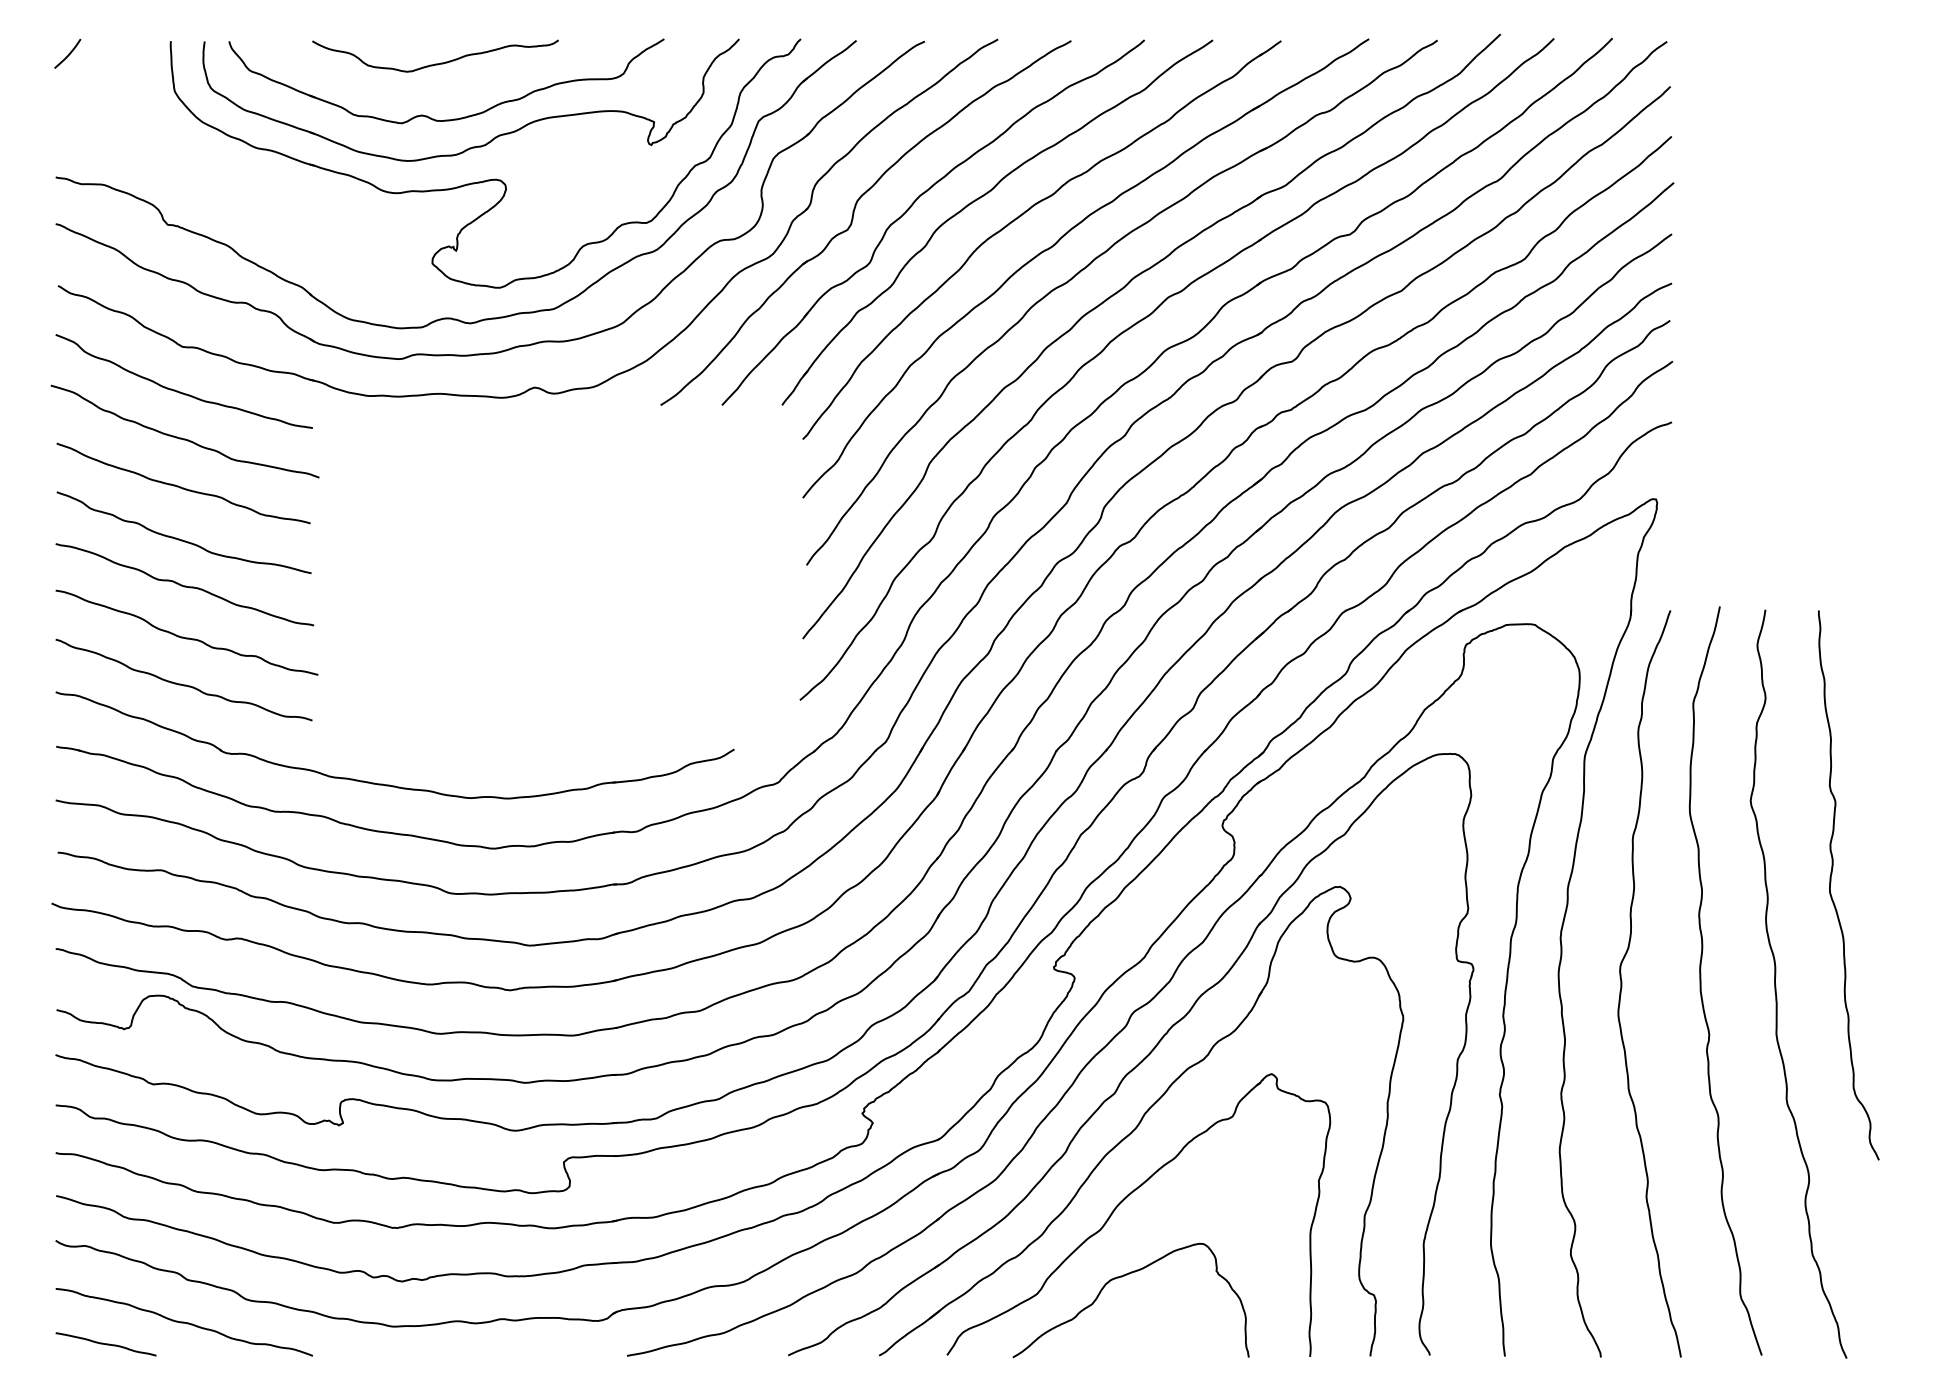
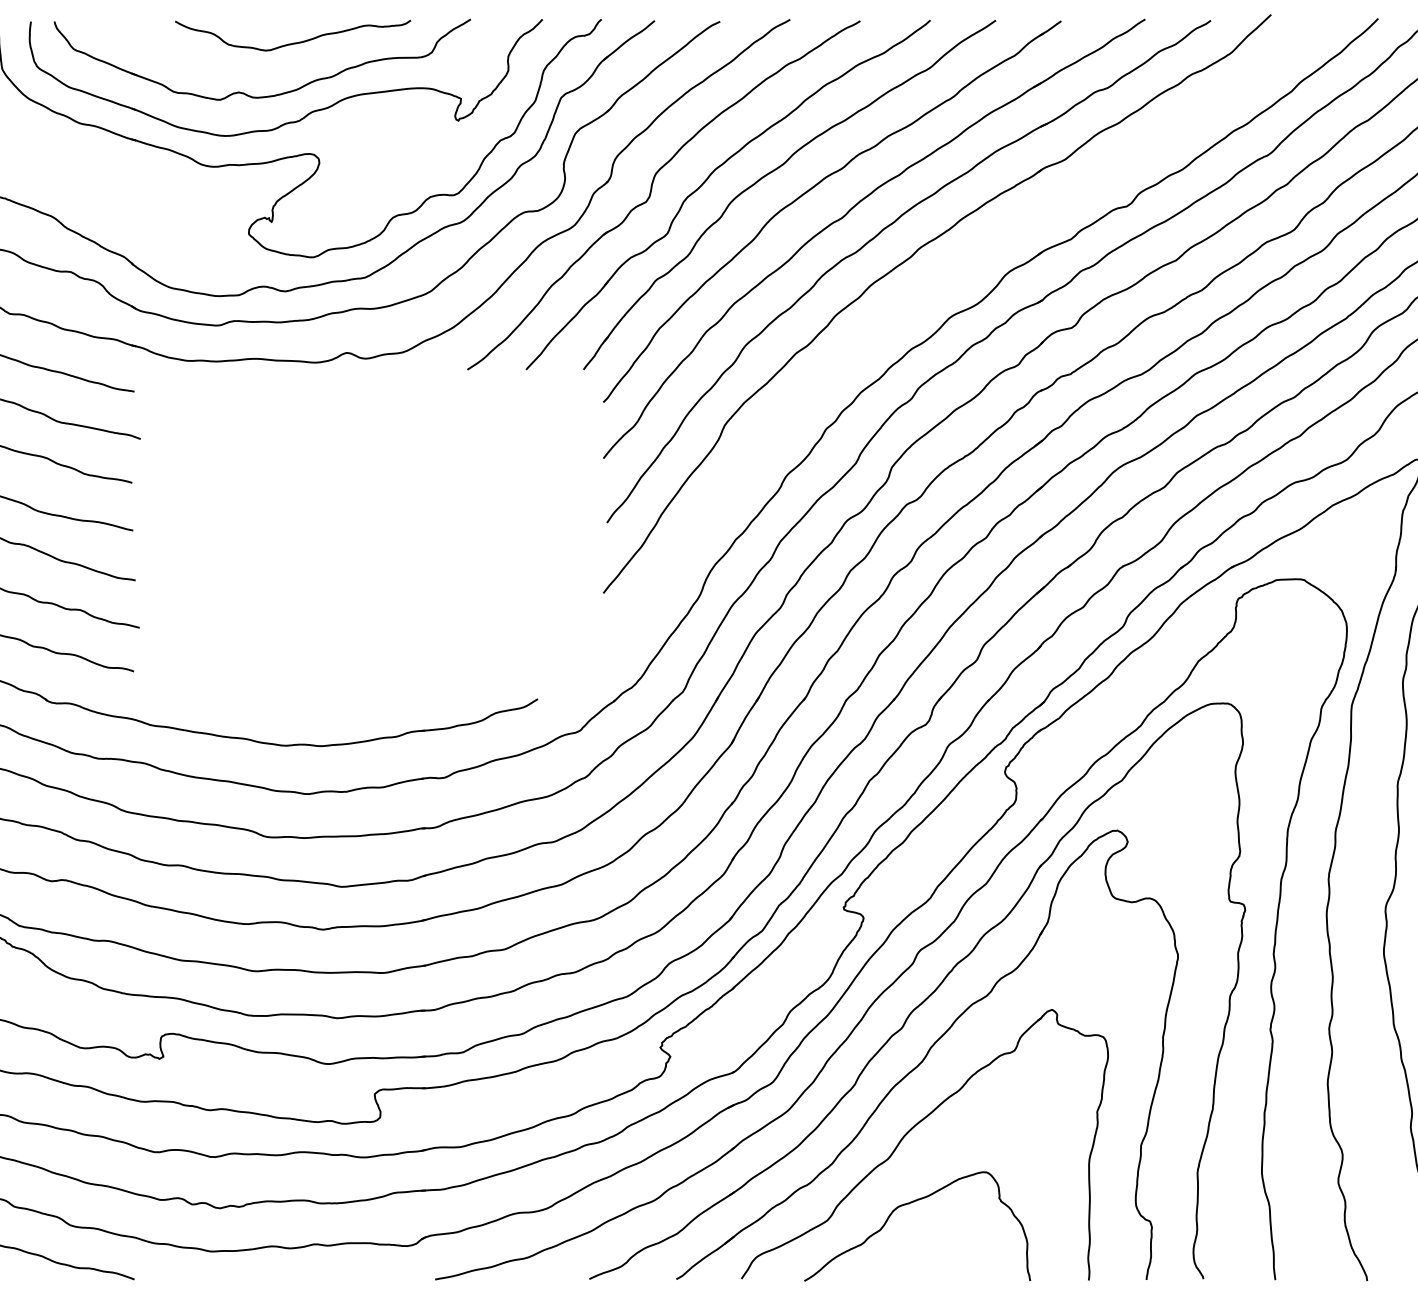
curve: (435, 63) -> (293, 42), moved
part: (1143, 320) -> (929, 288), removed

